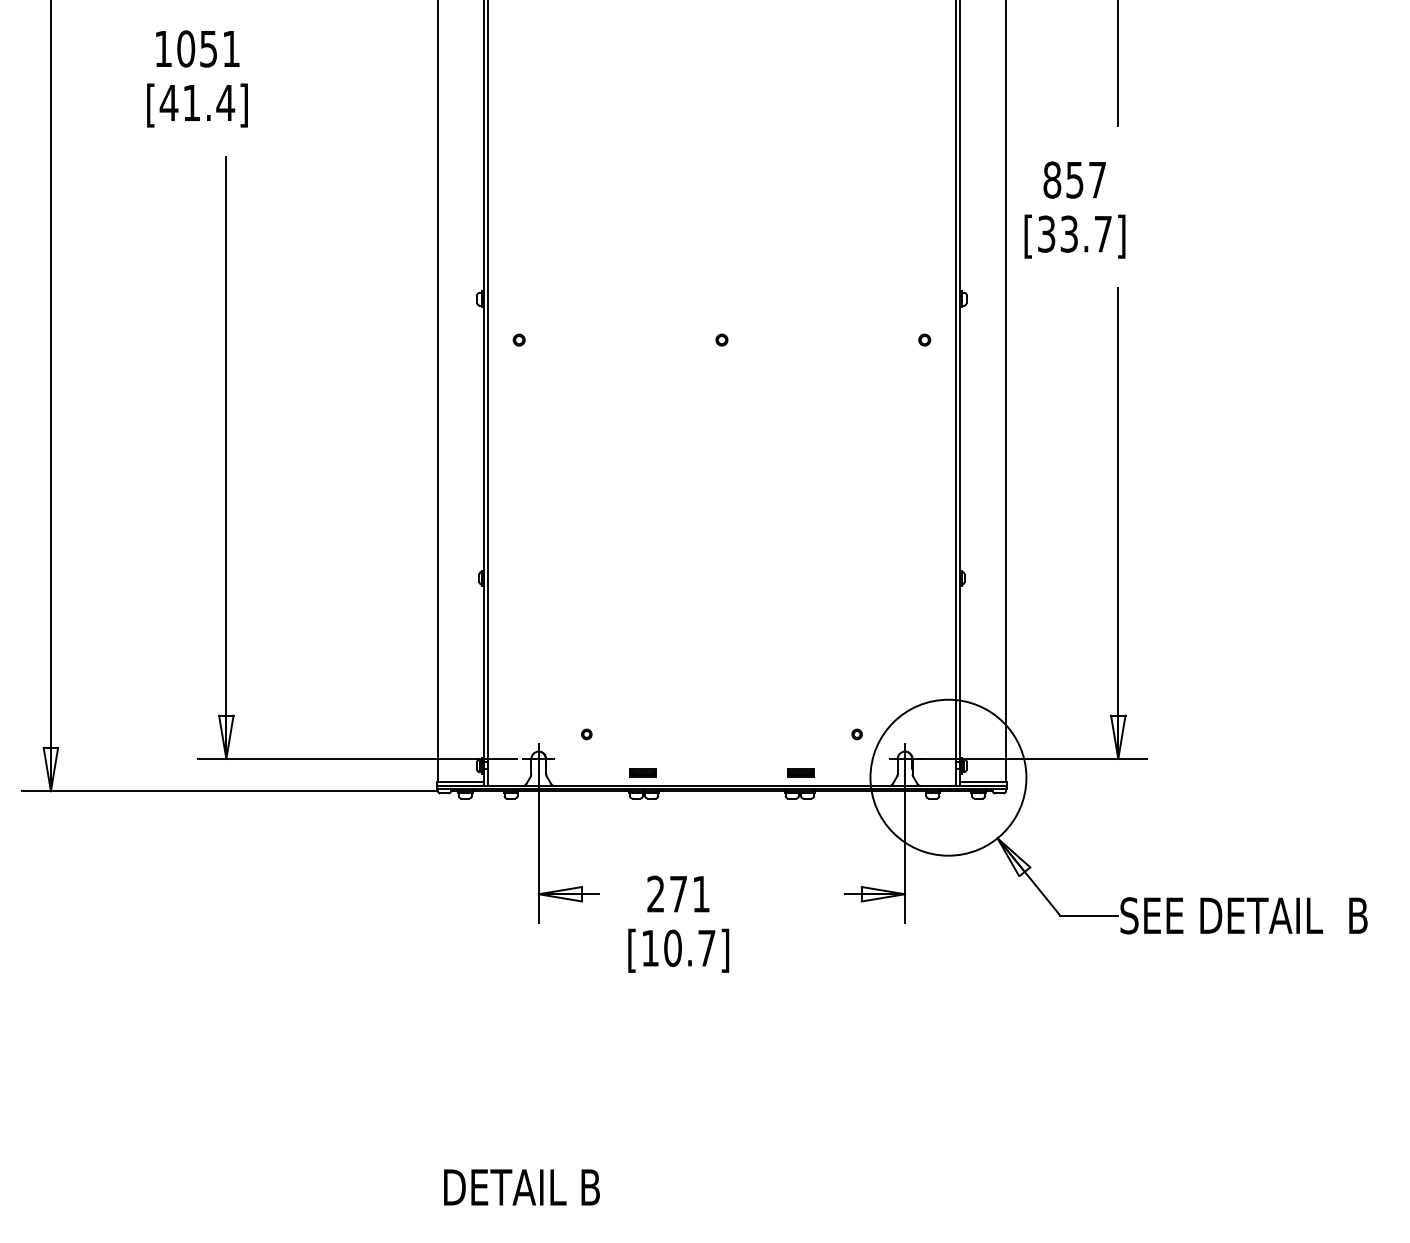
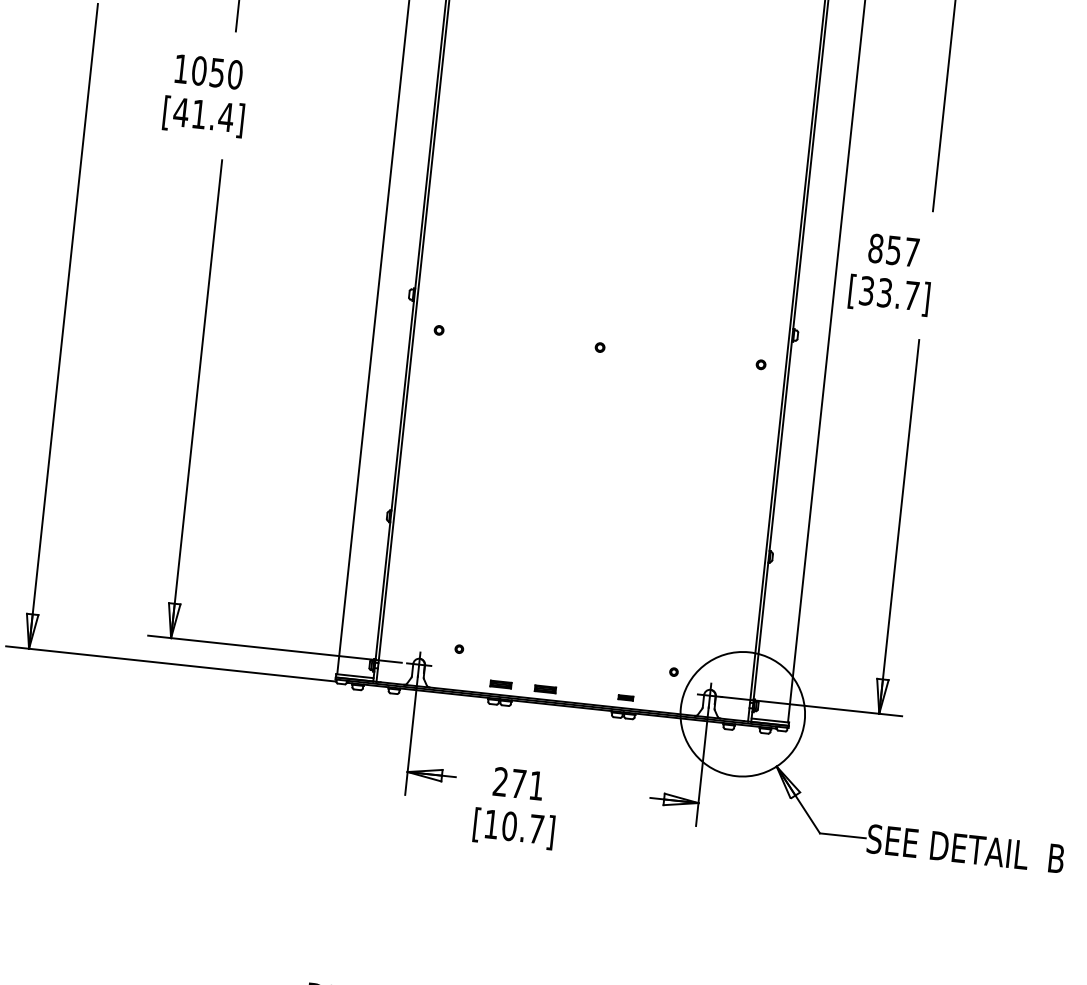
text: (231, 48) -> (235, 74), 1051 -> 1050
part: (698, 772) -> (544, 688), added
part: (800, 772) -> (625, 697), size x0.7

